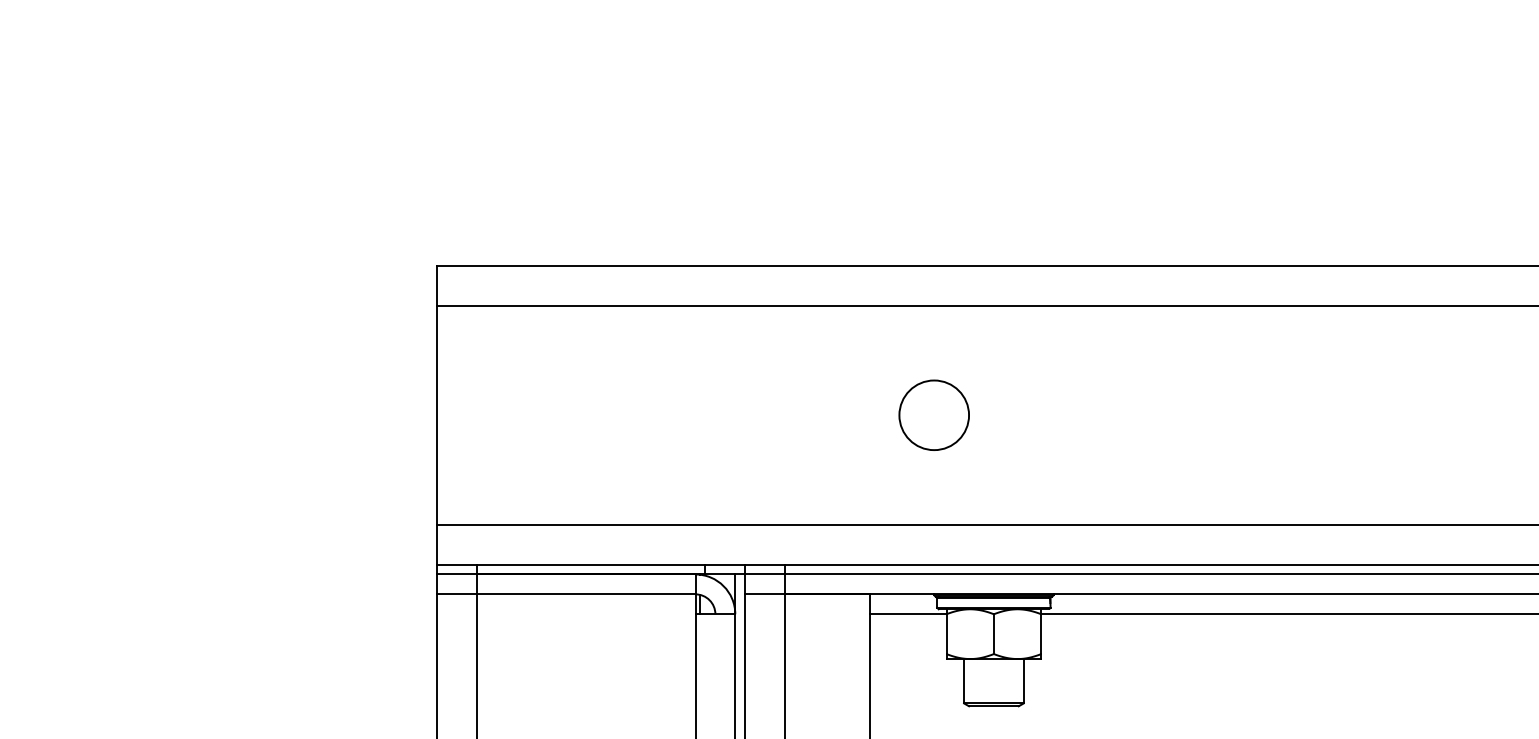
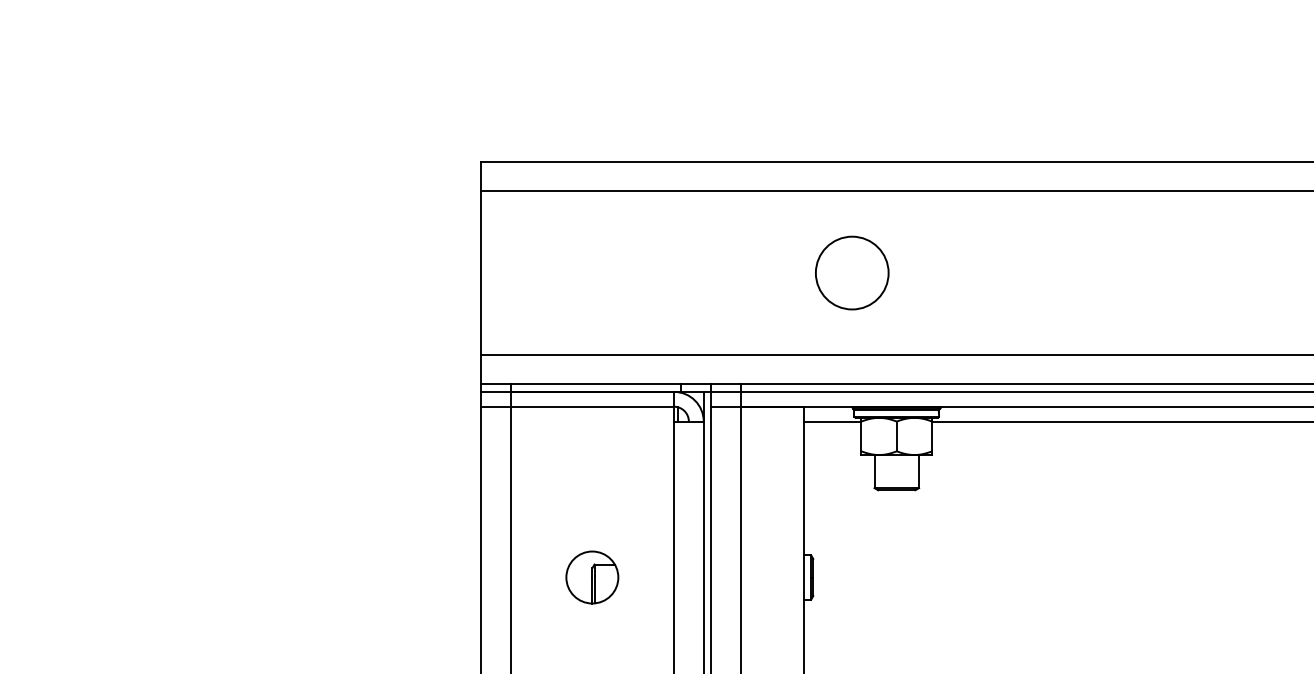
circle: (934, 415) -> (852, 273), size x1.4

